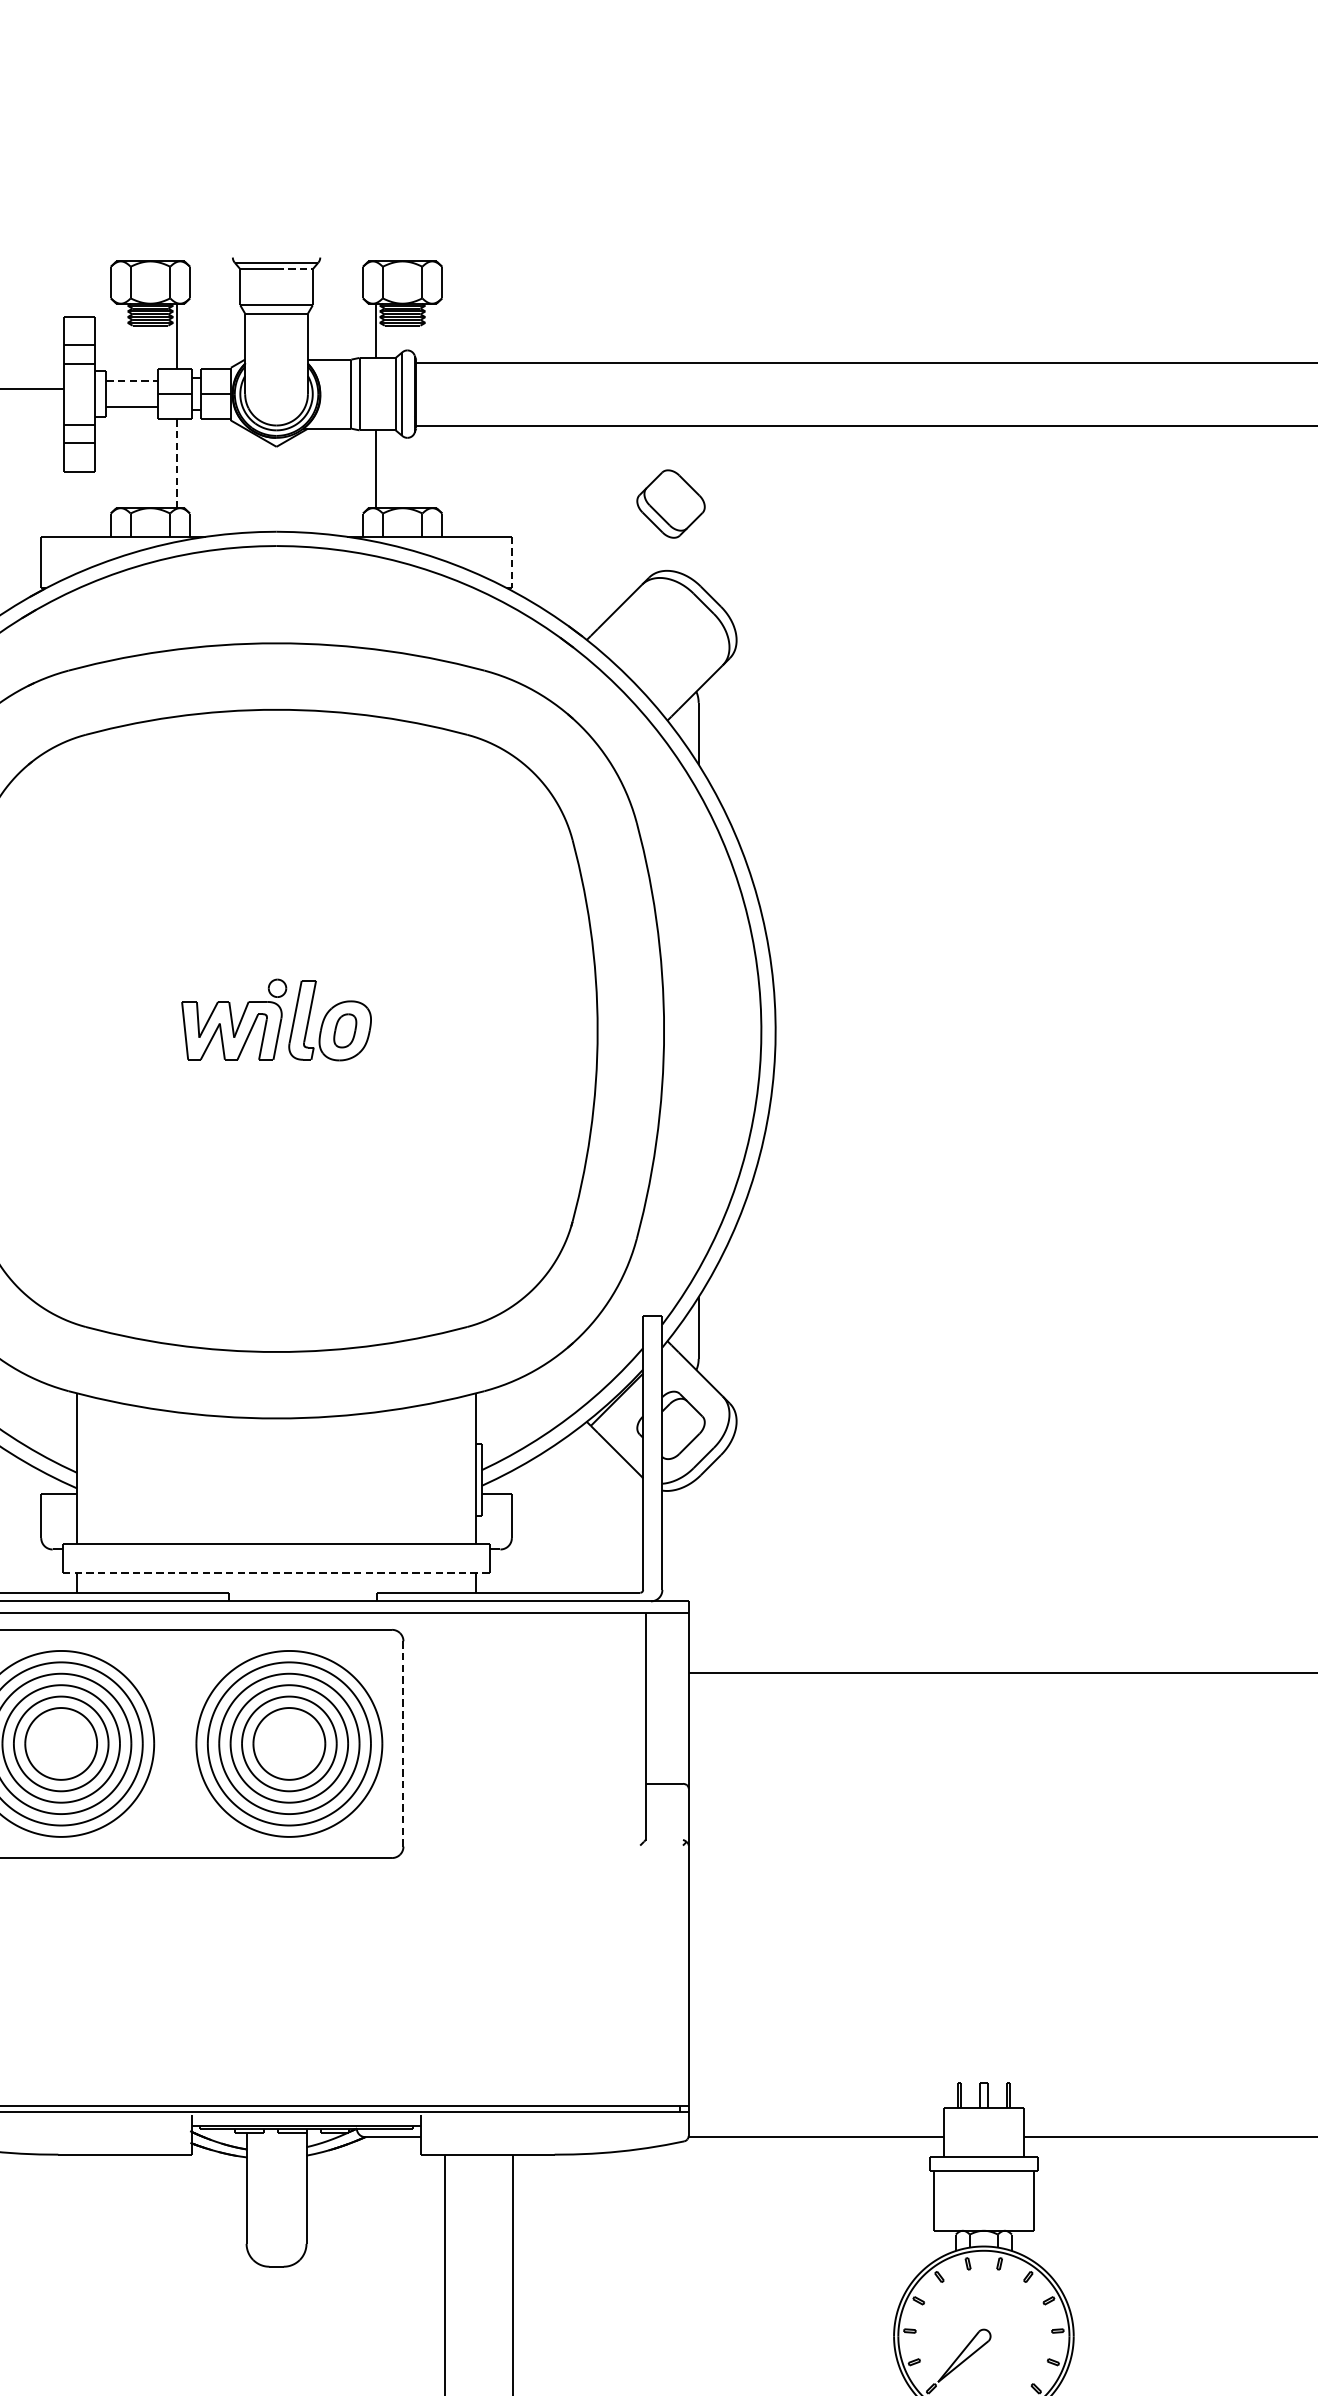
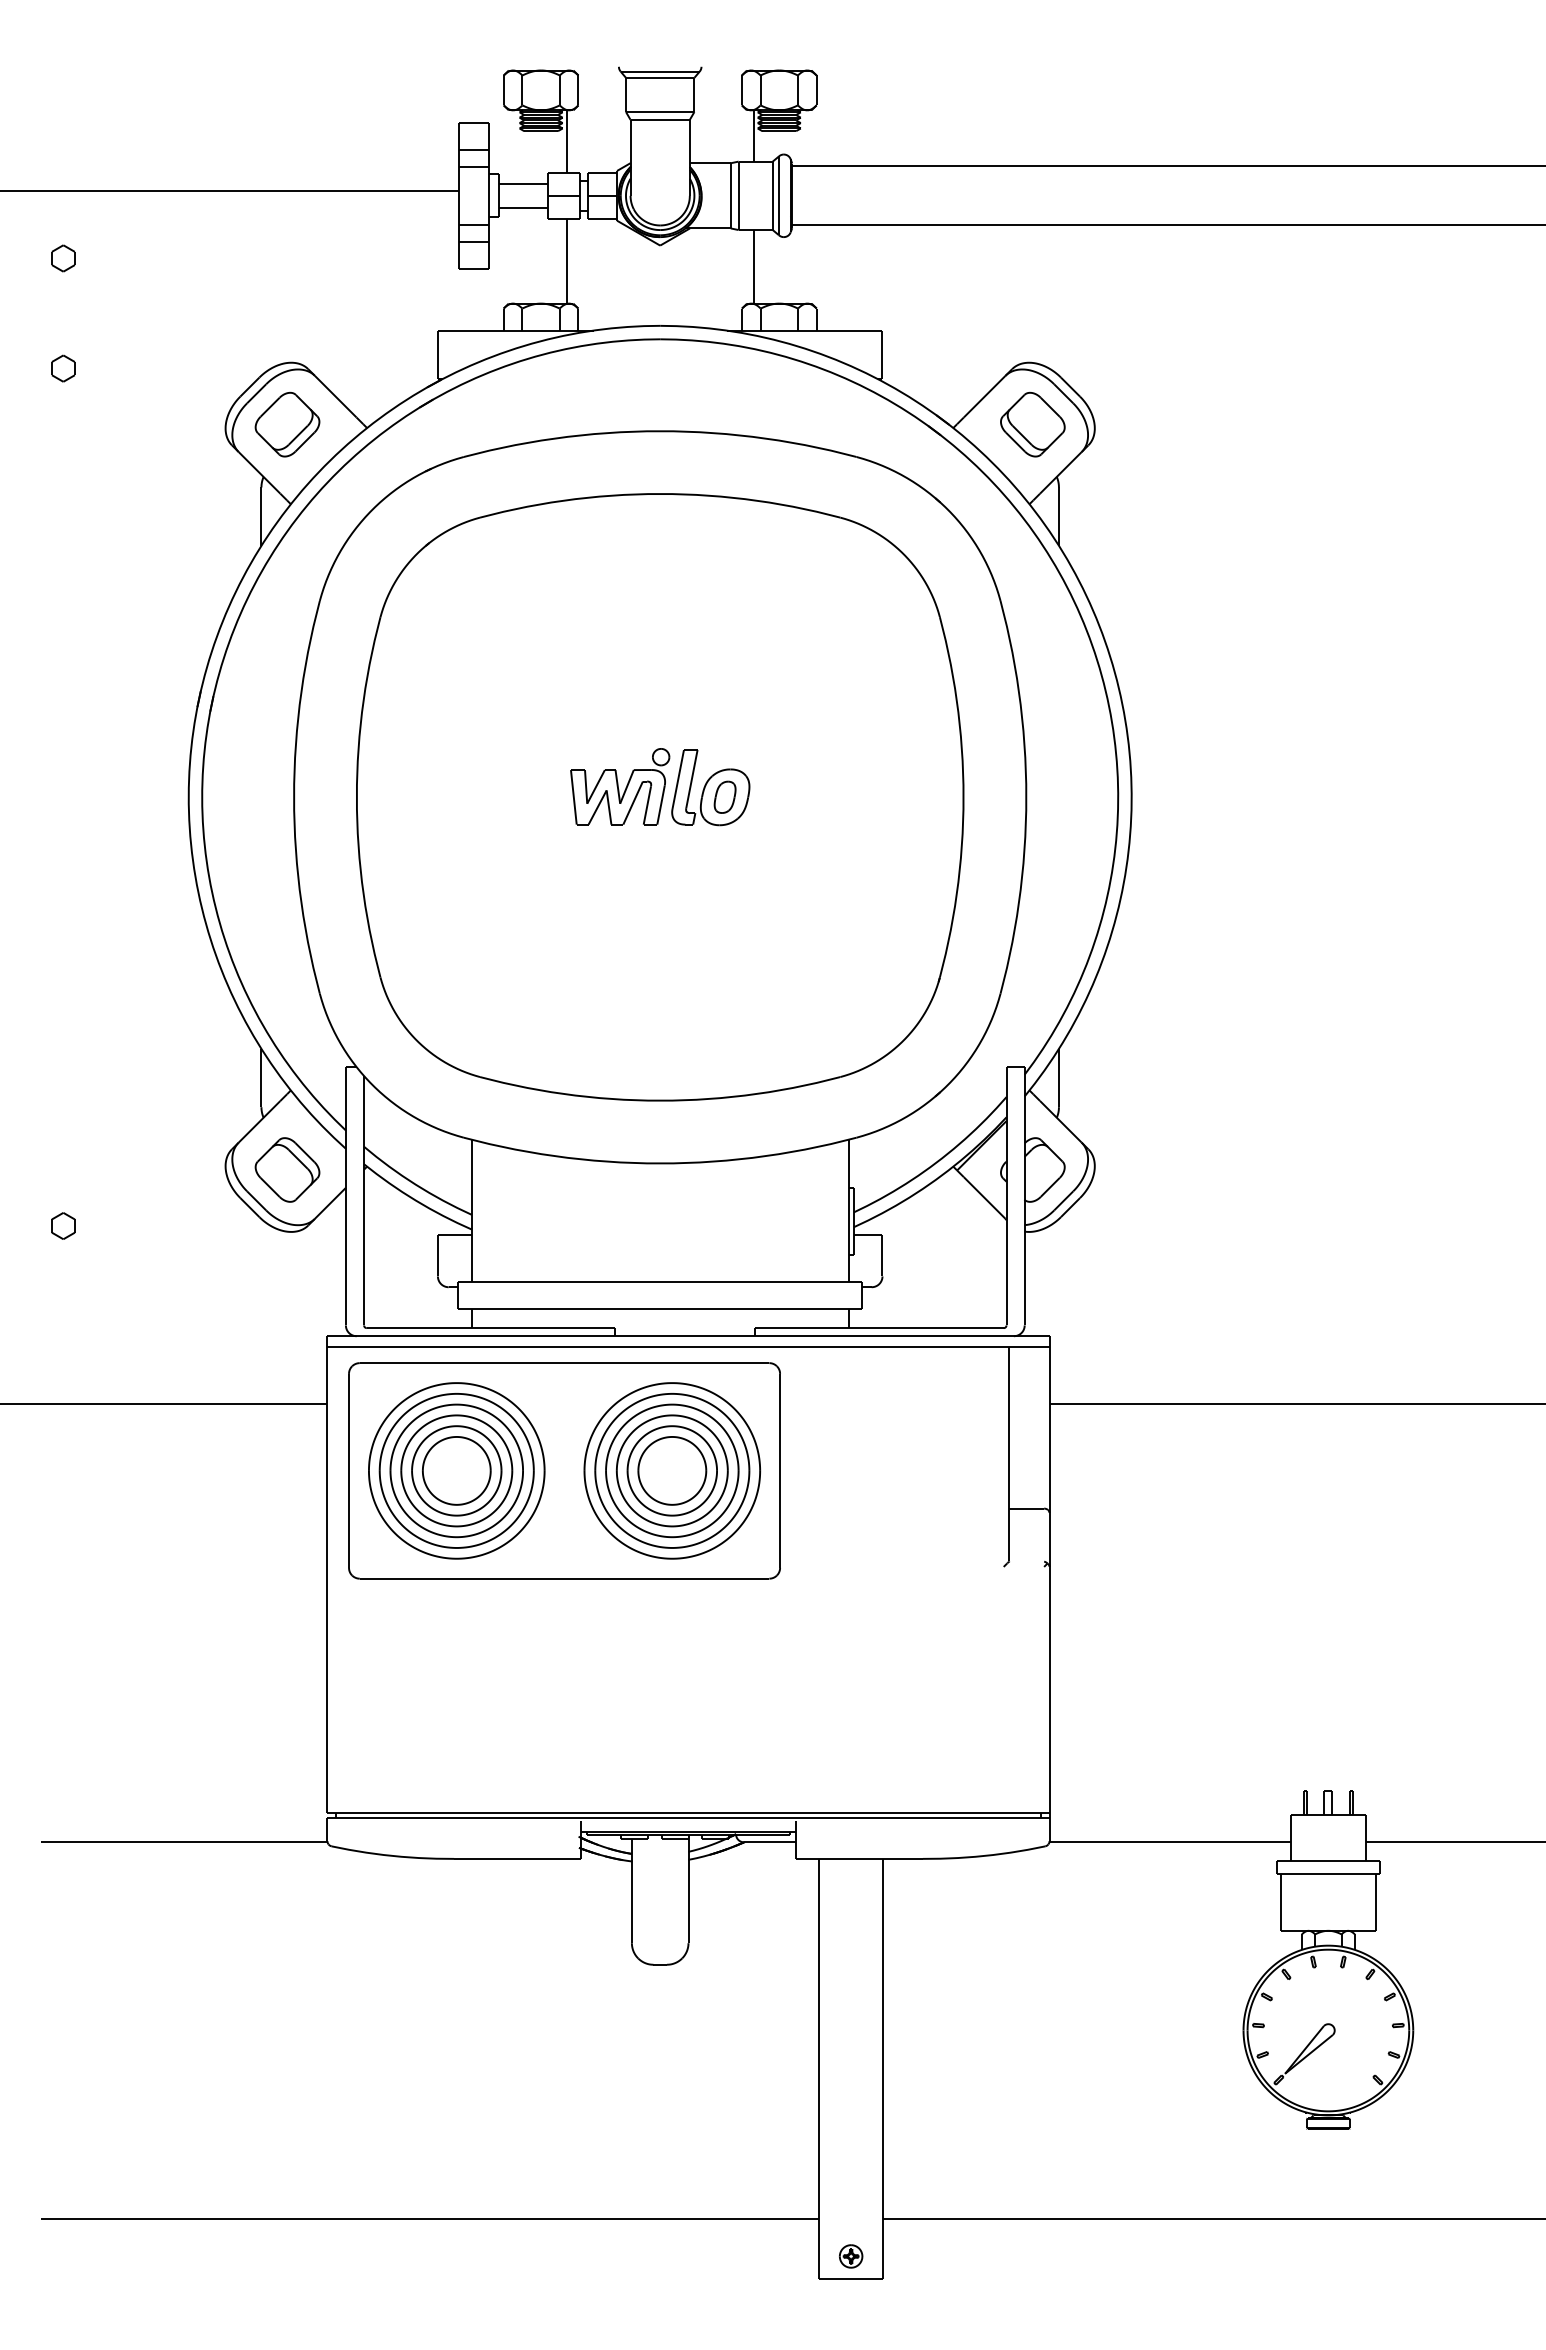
line: (294, 268) -> (677, 77), dashed -> solid
line: (132, 381) -> (524, 183), dashed -> solid
line: (177, 462) -> (566, 260), dashed -> solid
part: (670, 503) -> (1032, 424), moved
line: (511, 563) -> (882, 355), dashed -> solid
line: (276, 1573) -> (660, 1309), dashed -> solid
line: (403, 1743) -> (780, 1470), dashed -> solid

